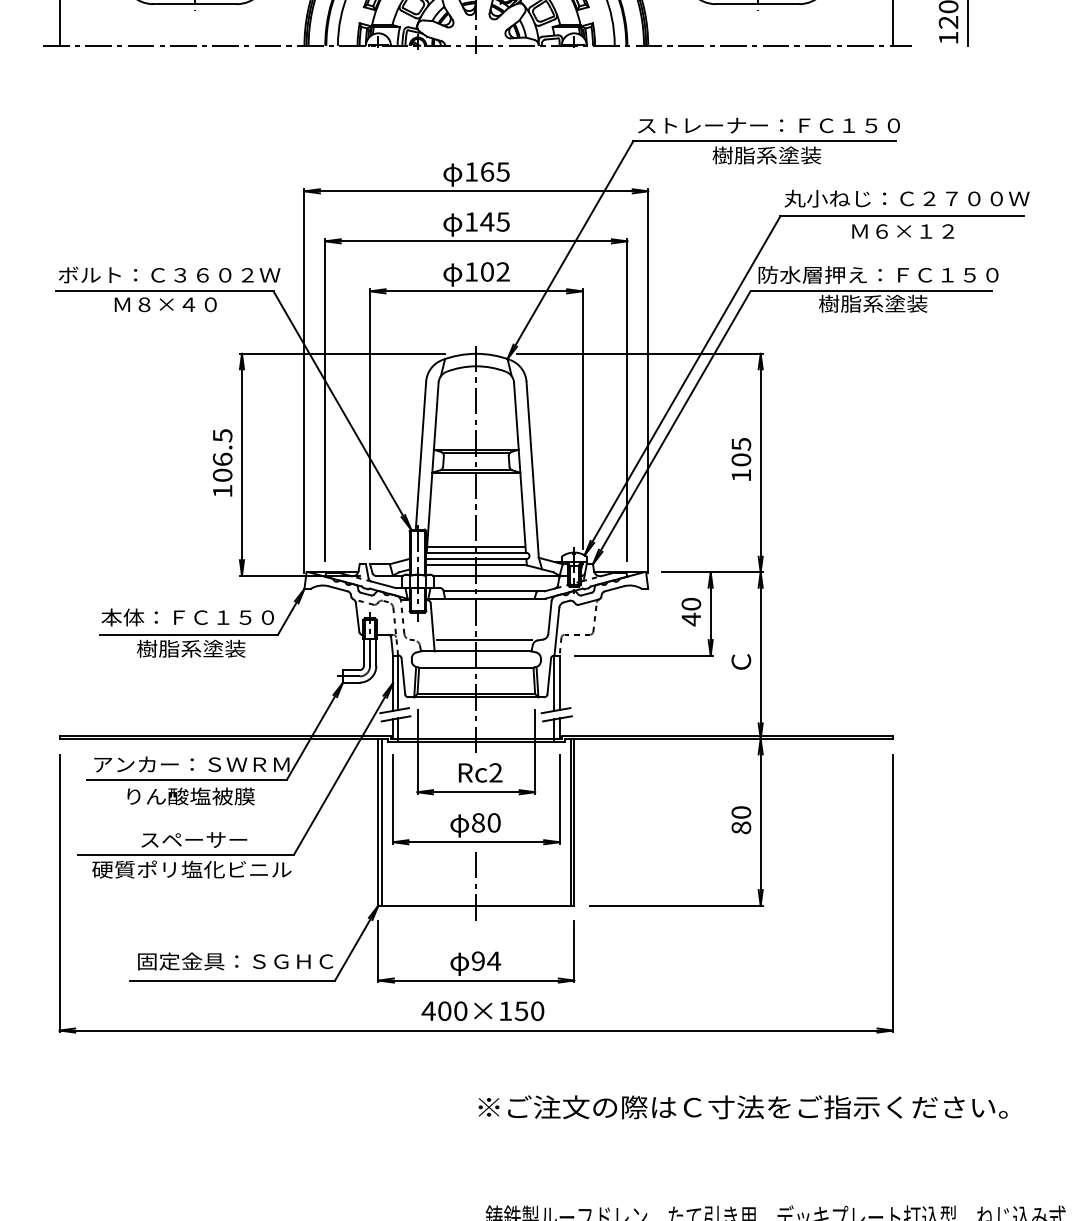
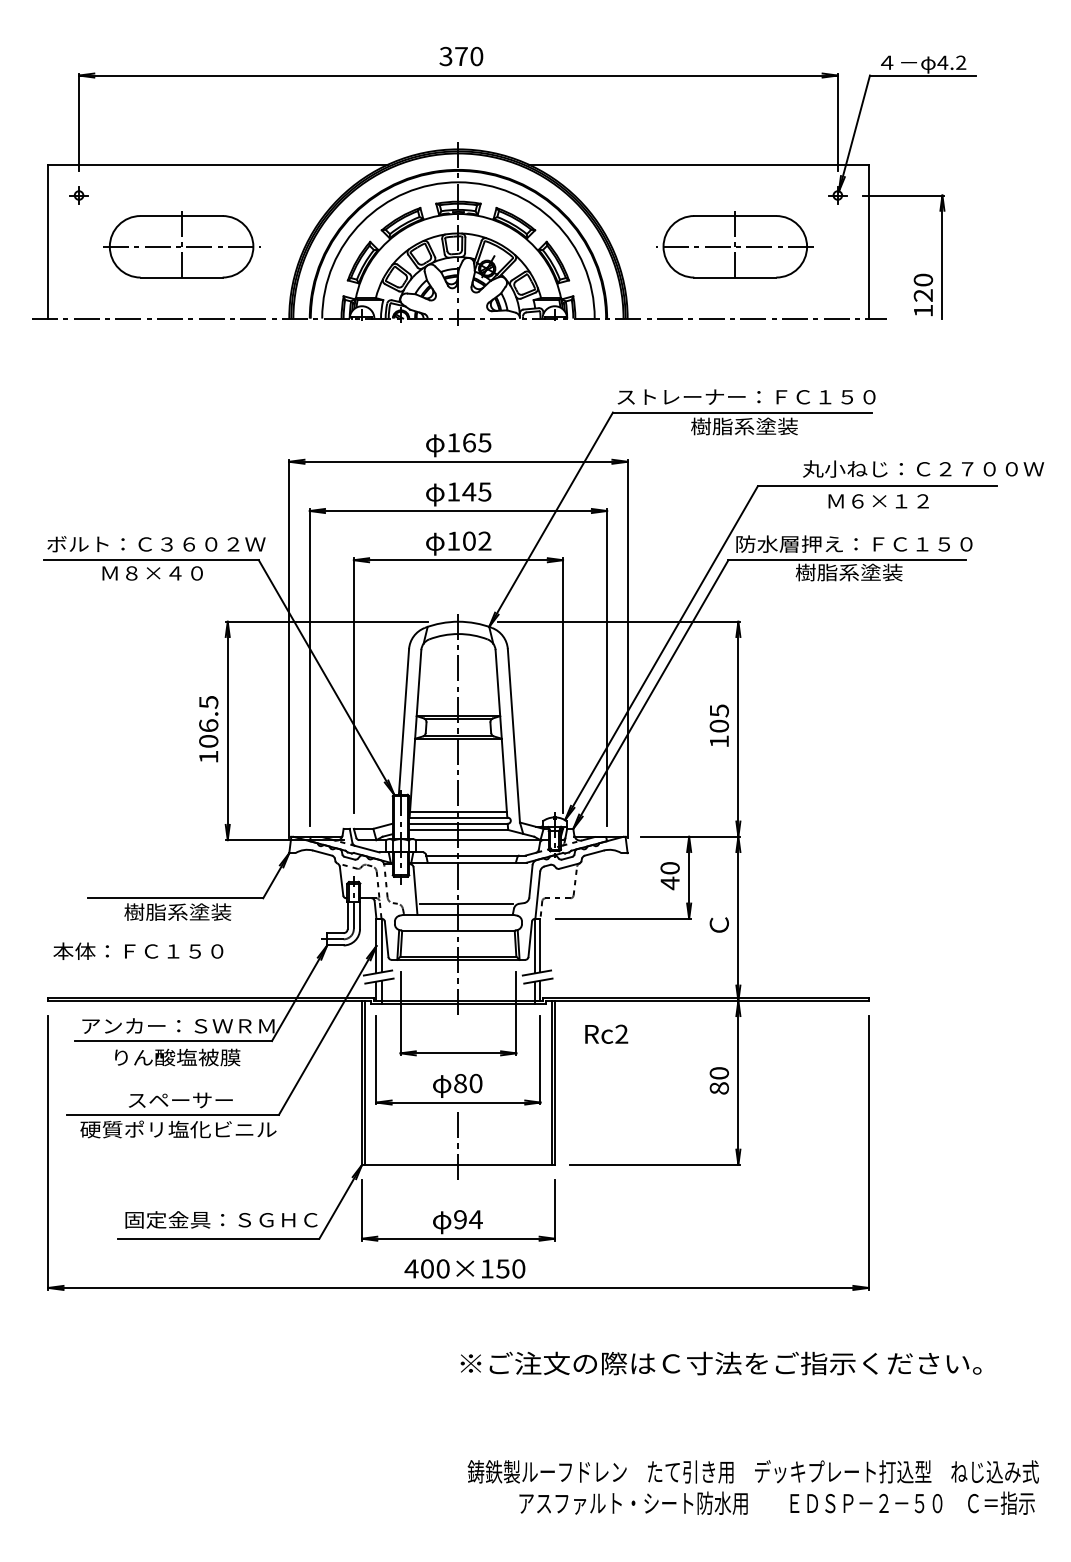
text: (907, 198) -> (923, 468), moved
text: (187, 616) -> (138, 950), moved
text: (480, 772) -> (606, 1033), moved

